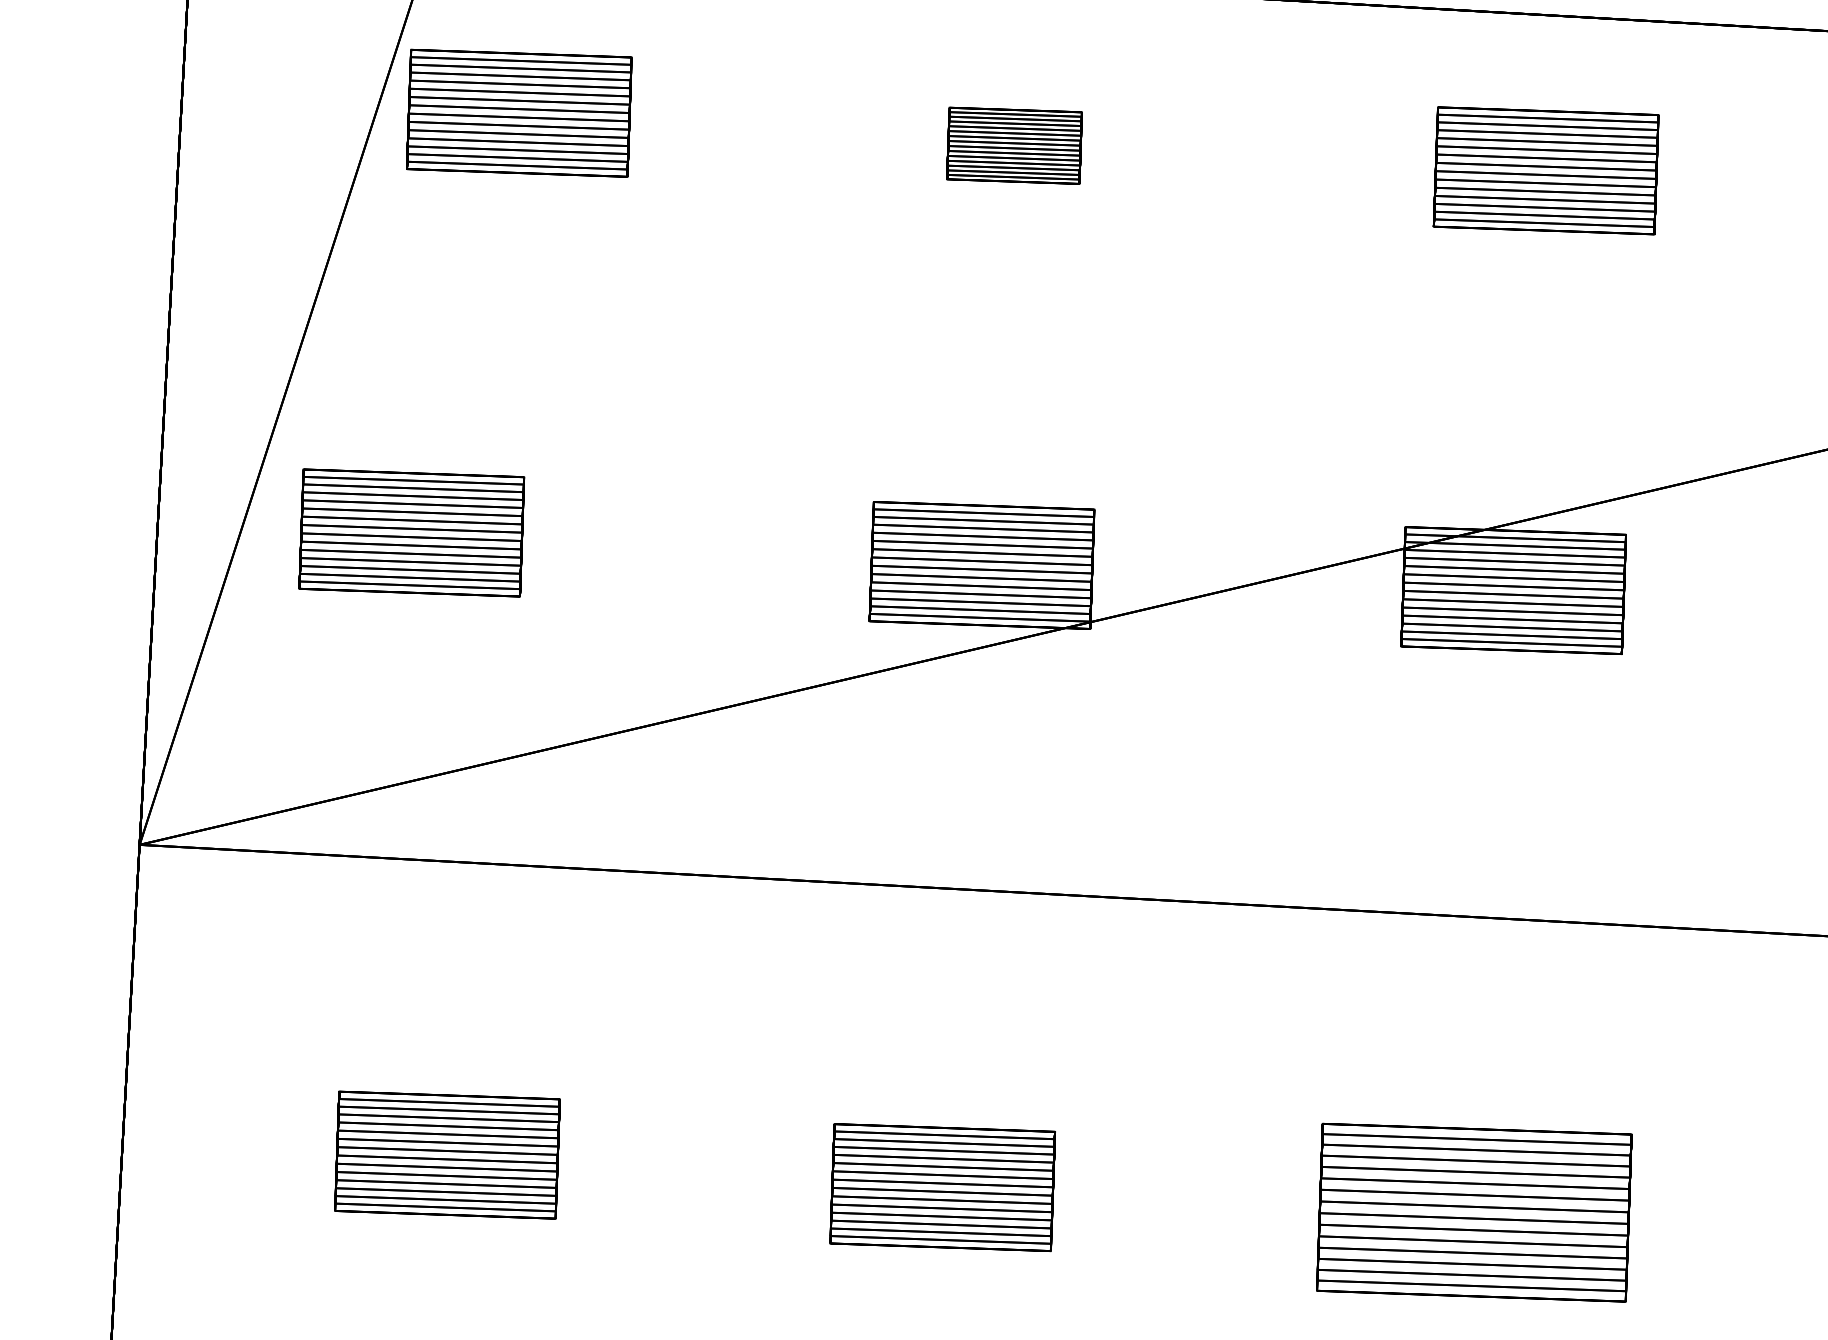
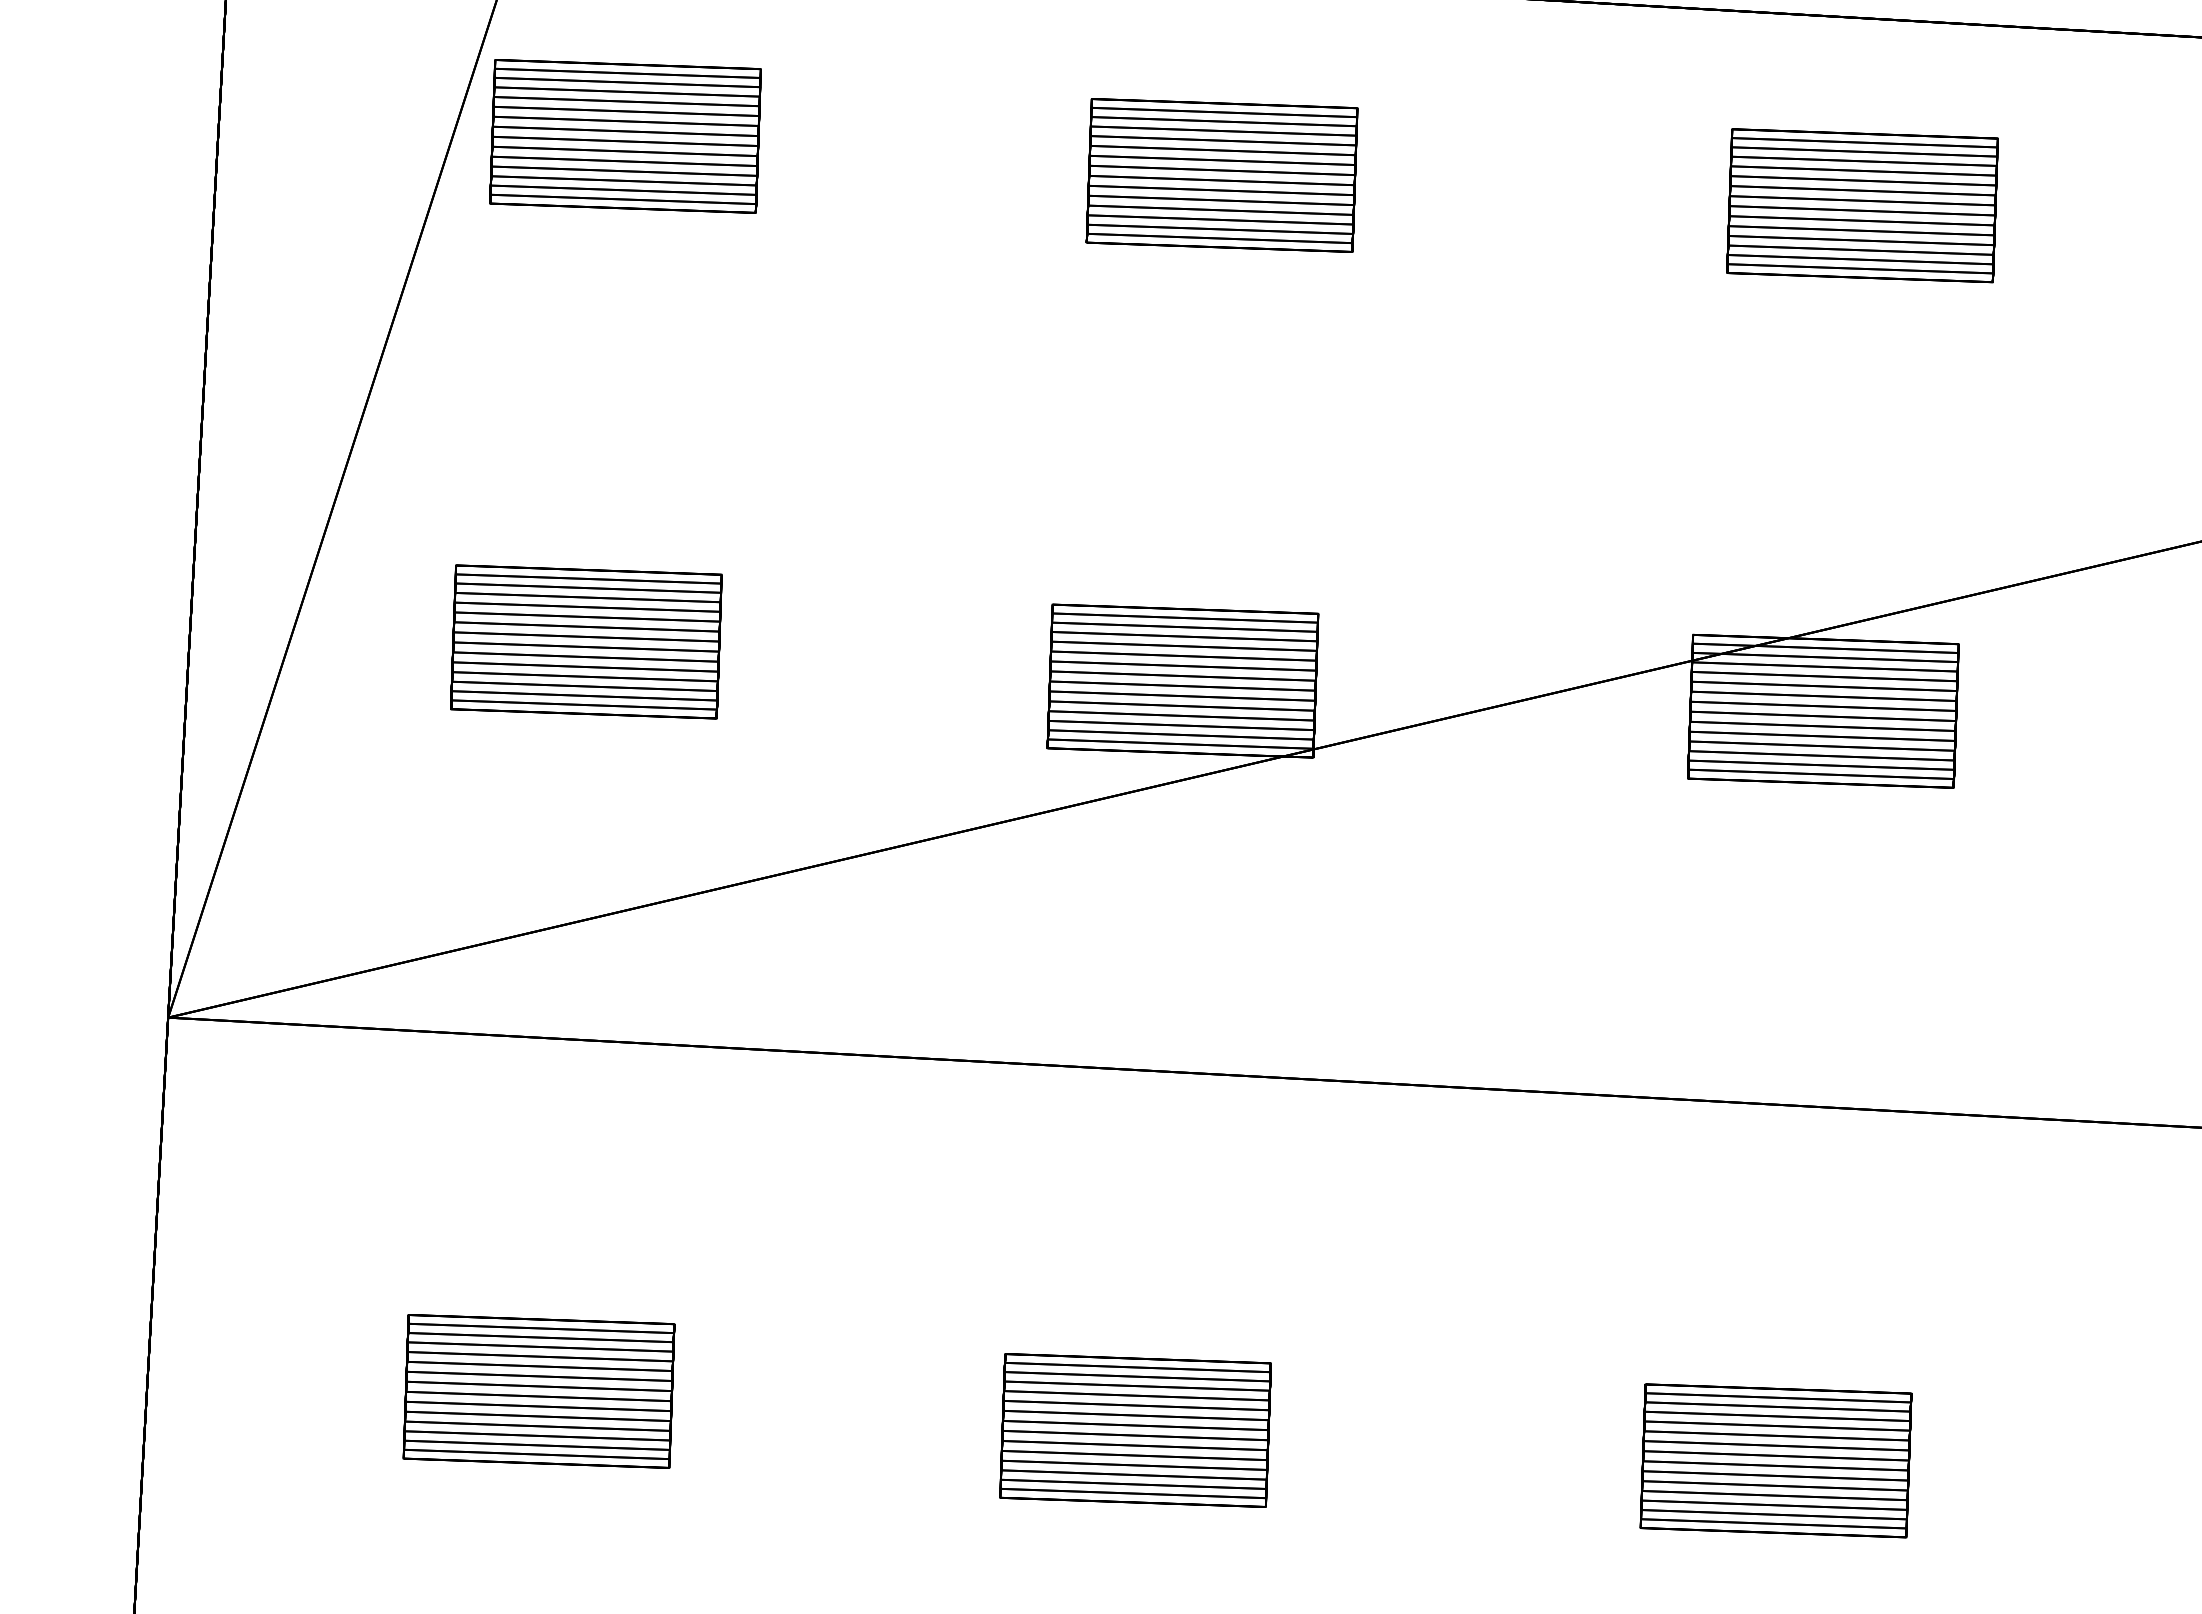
part: (1014, 145) -> (1222, 175), size x1.67
part: (411, 532) -> (586, 641), moved
part: (1474, 1212) -> (1776, 1460), size x0.71

